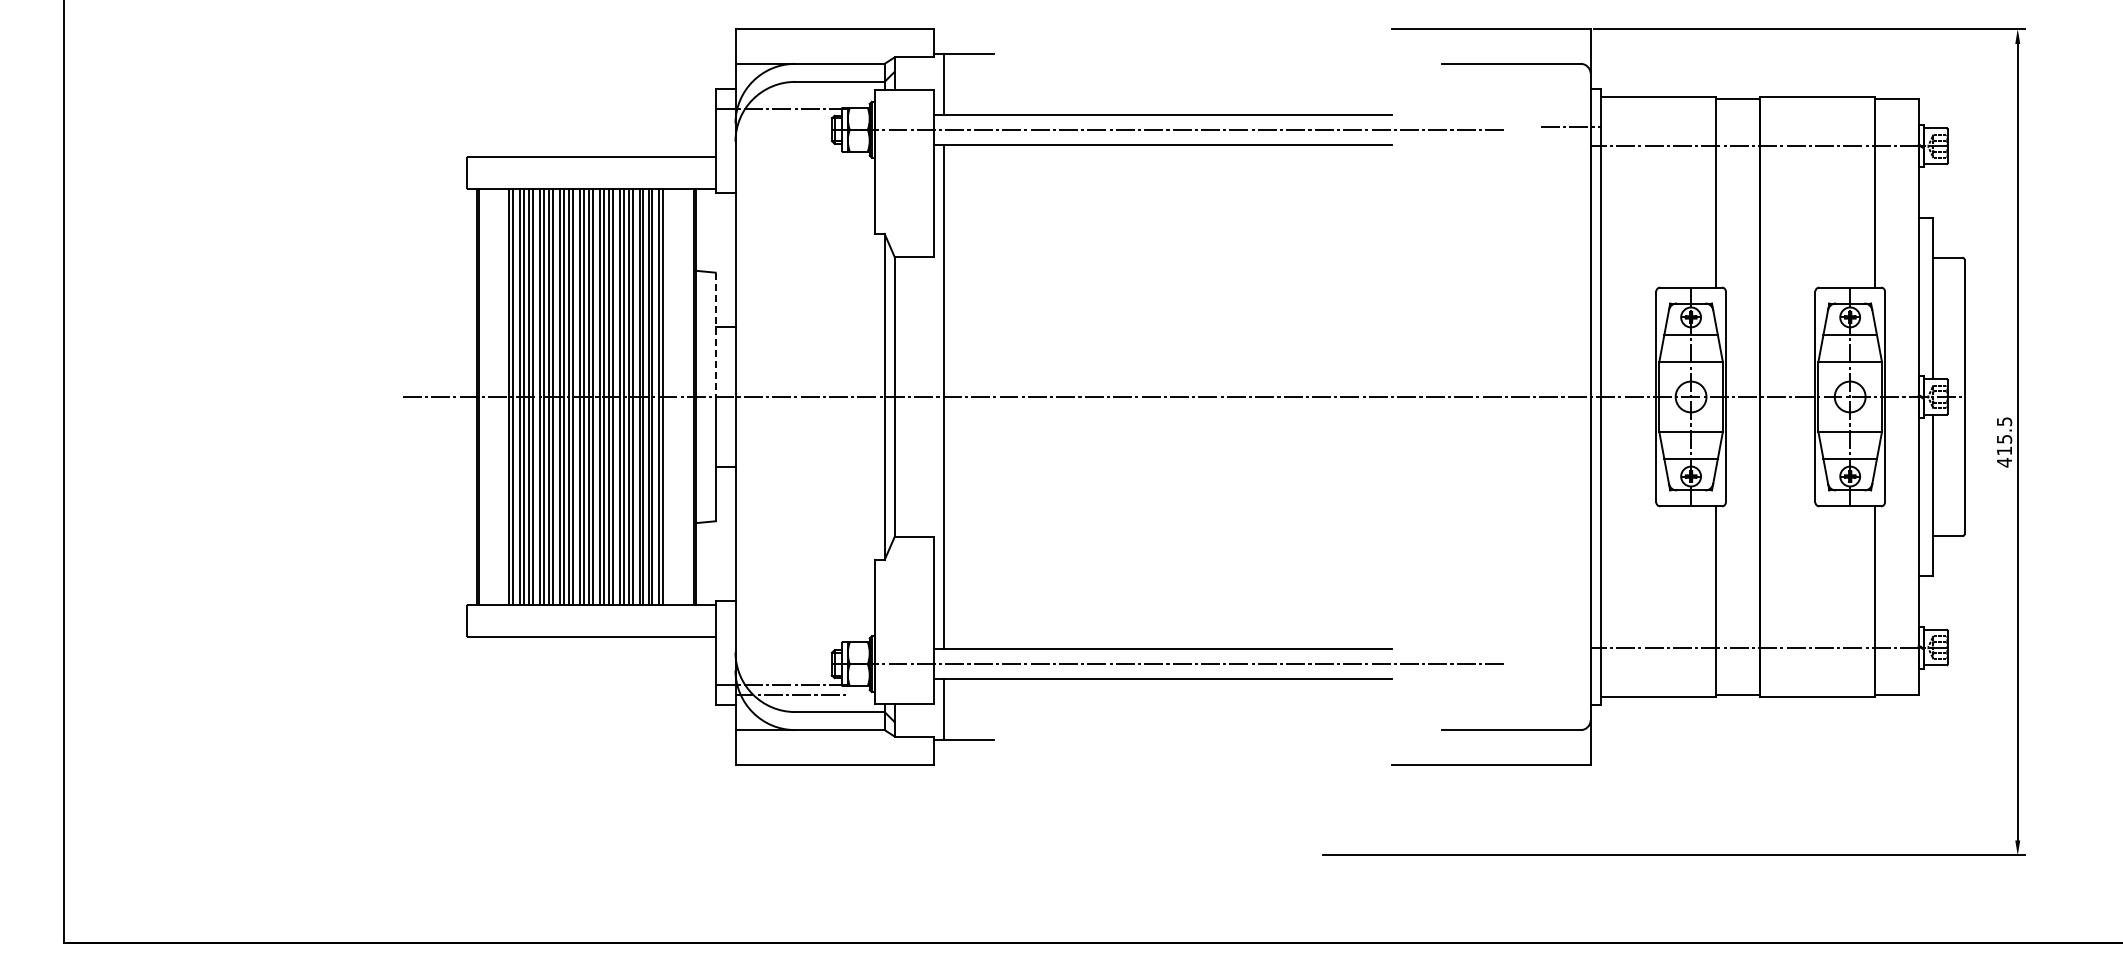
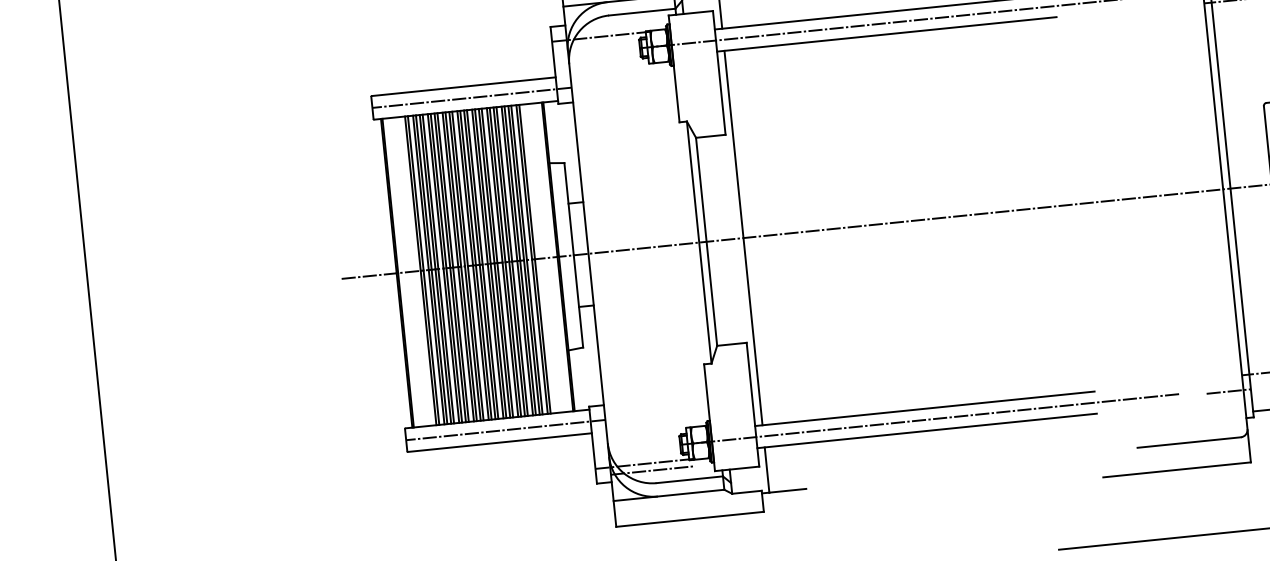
line: (601, 173) -> (472, 98), added
line: (715, 335) -> (569, 209), dashed -> solid
line: (601, 620) -> (505, 429), added
line: (1570, 667) -> (1228, 391), added

